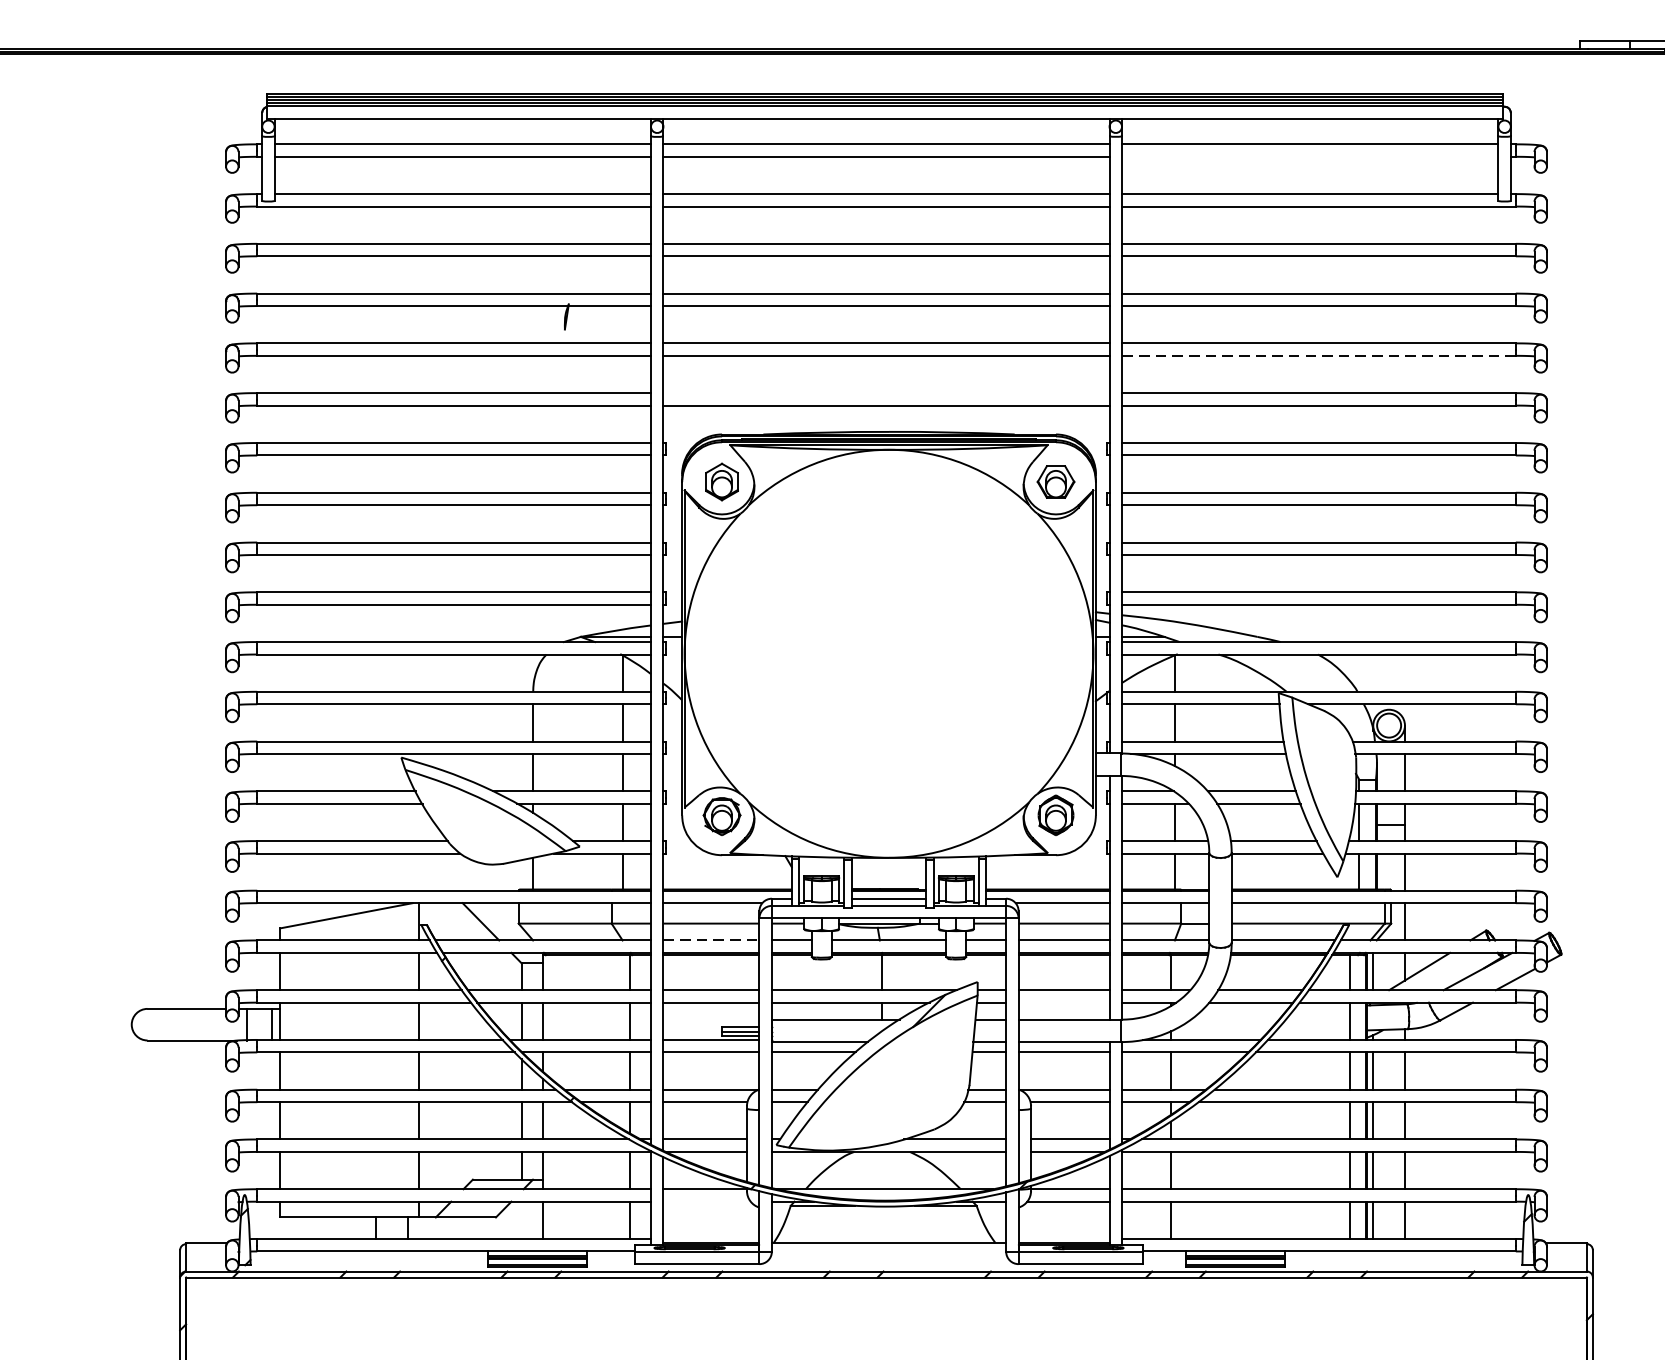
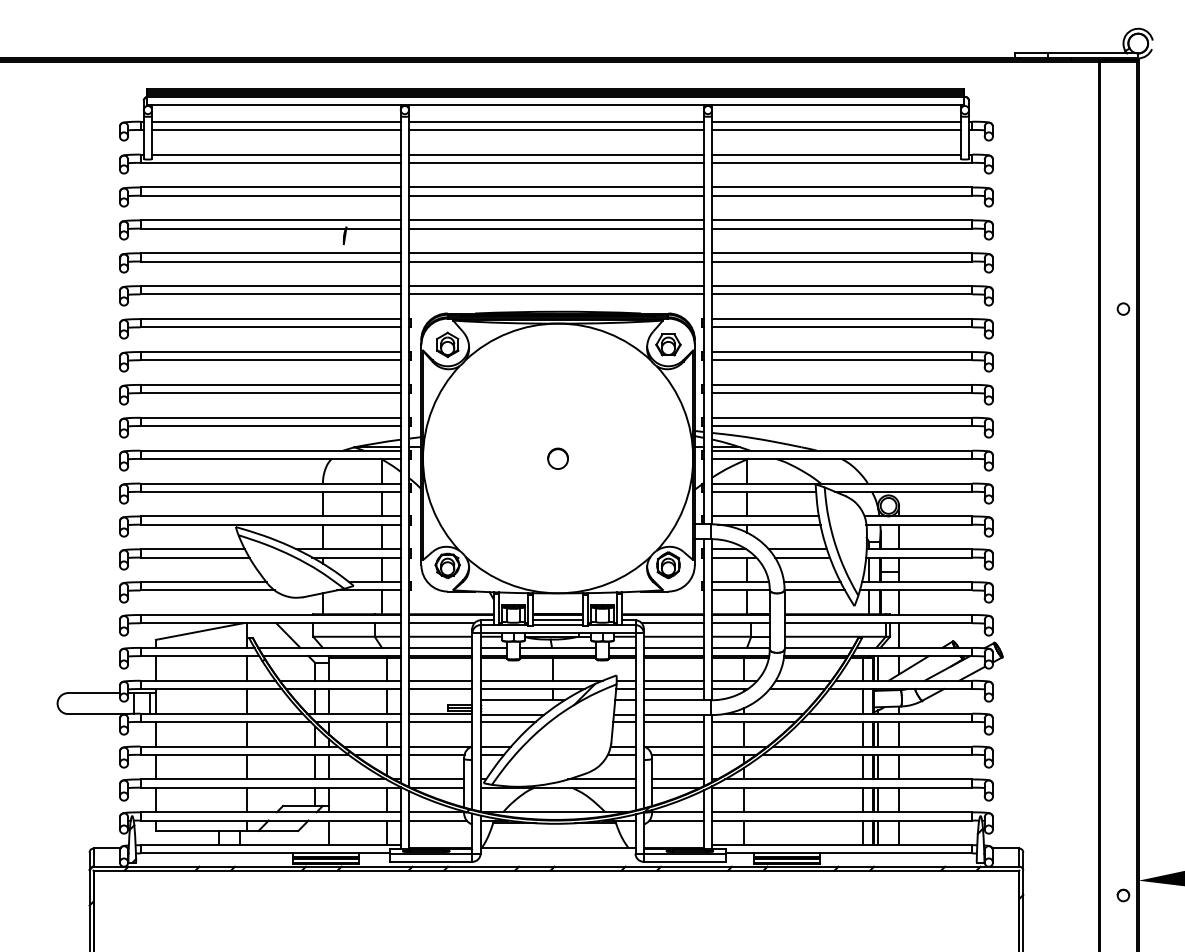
line: (1310, 156) -> (836, 129), added
line: (1317, 355) -> (841, 261), dashed -> solid
line: (886, 393) -> (556, 286), added
part: (888, 653) -> (557, 458), added
line: (711, 939) -> (440, 647), dashed -> solid
line: (1063, 1003) -> (673, 689), added
line: (706, 1201) -> (437, 820), added

